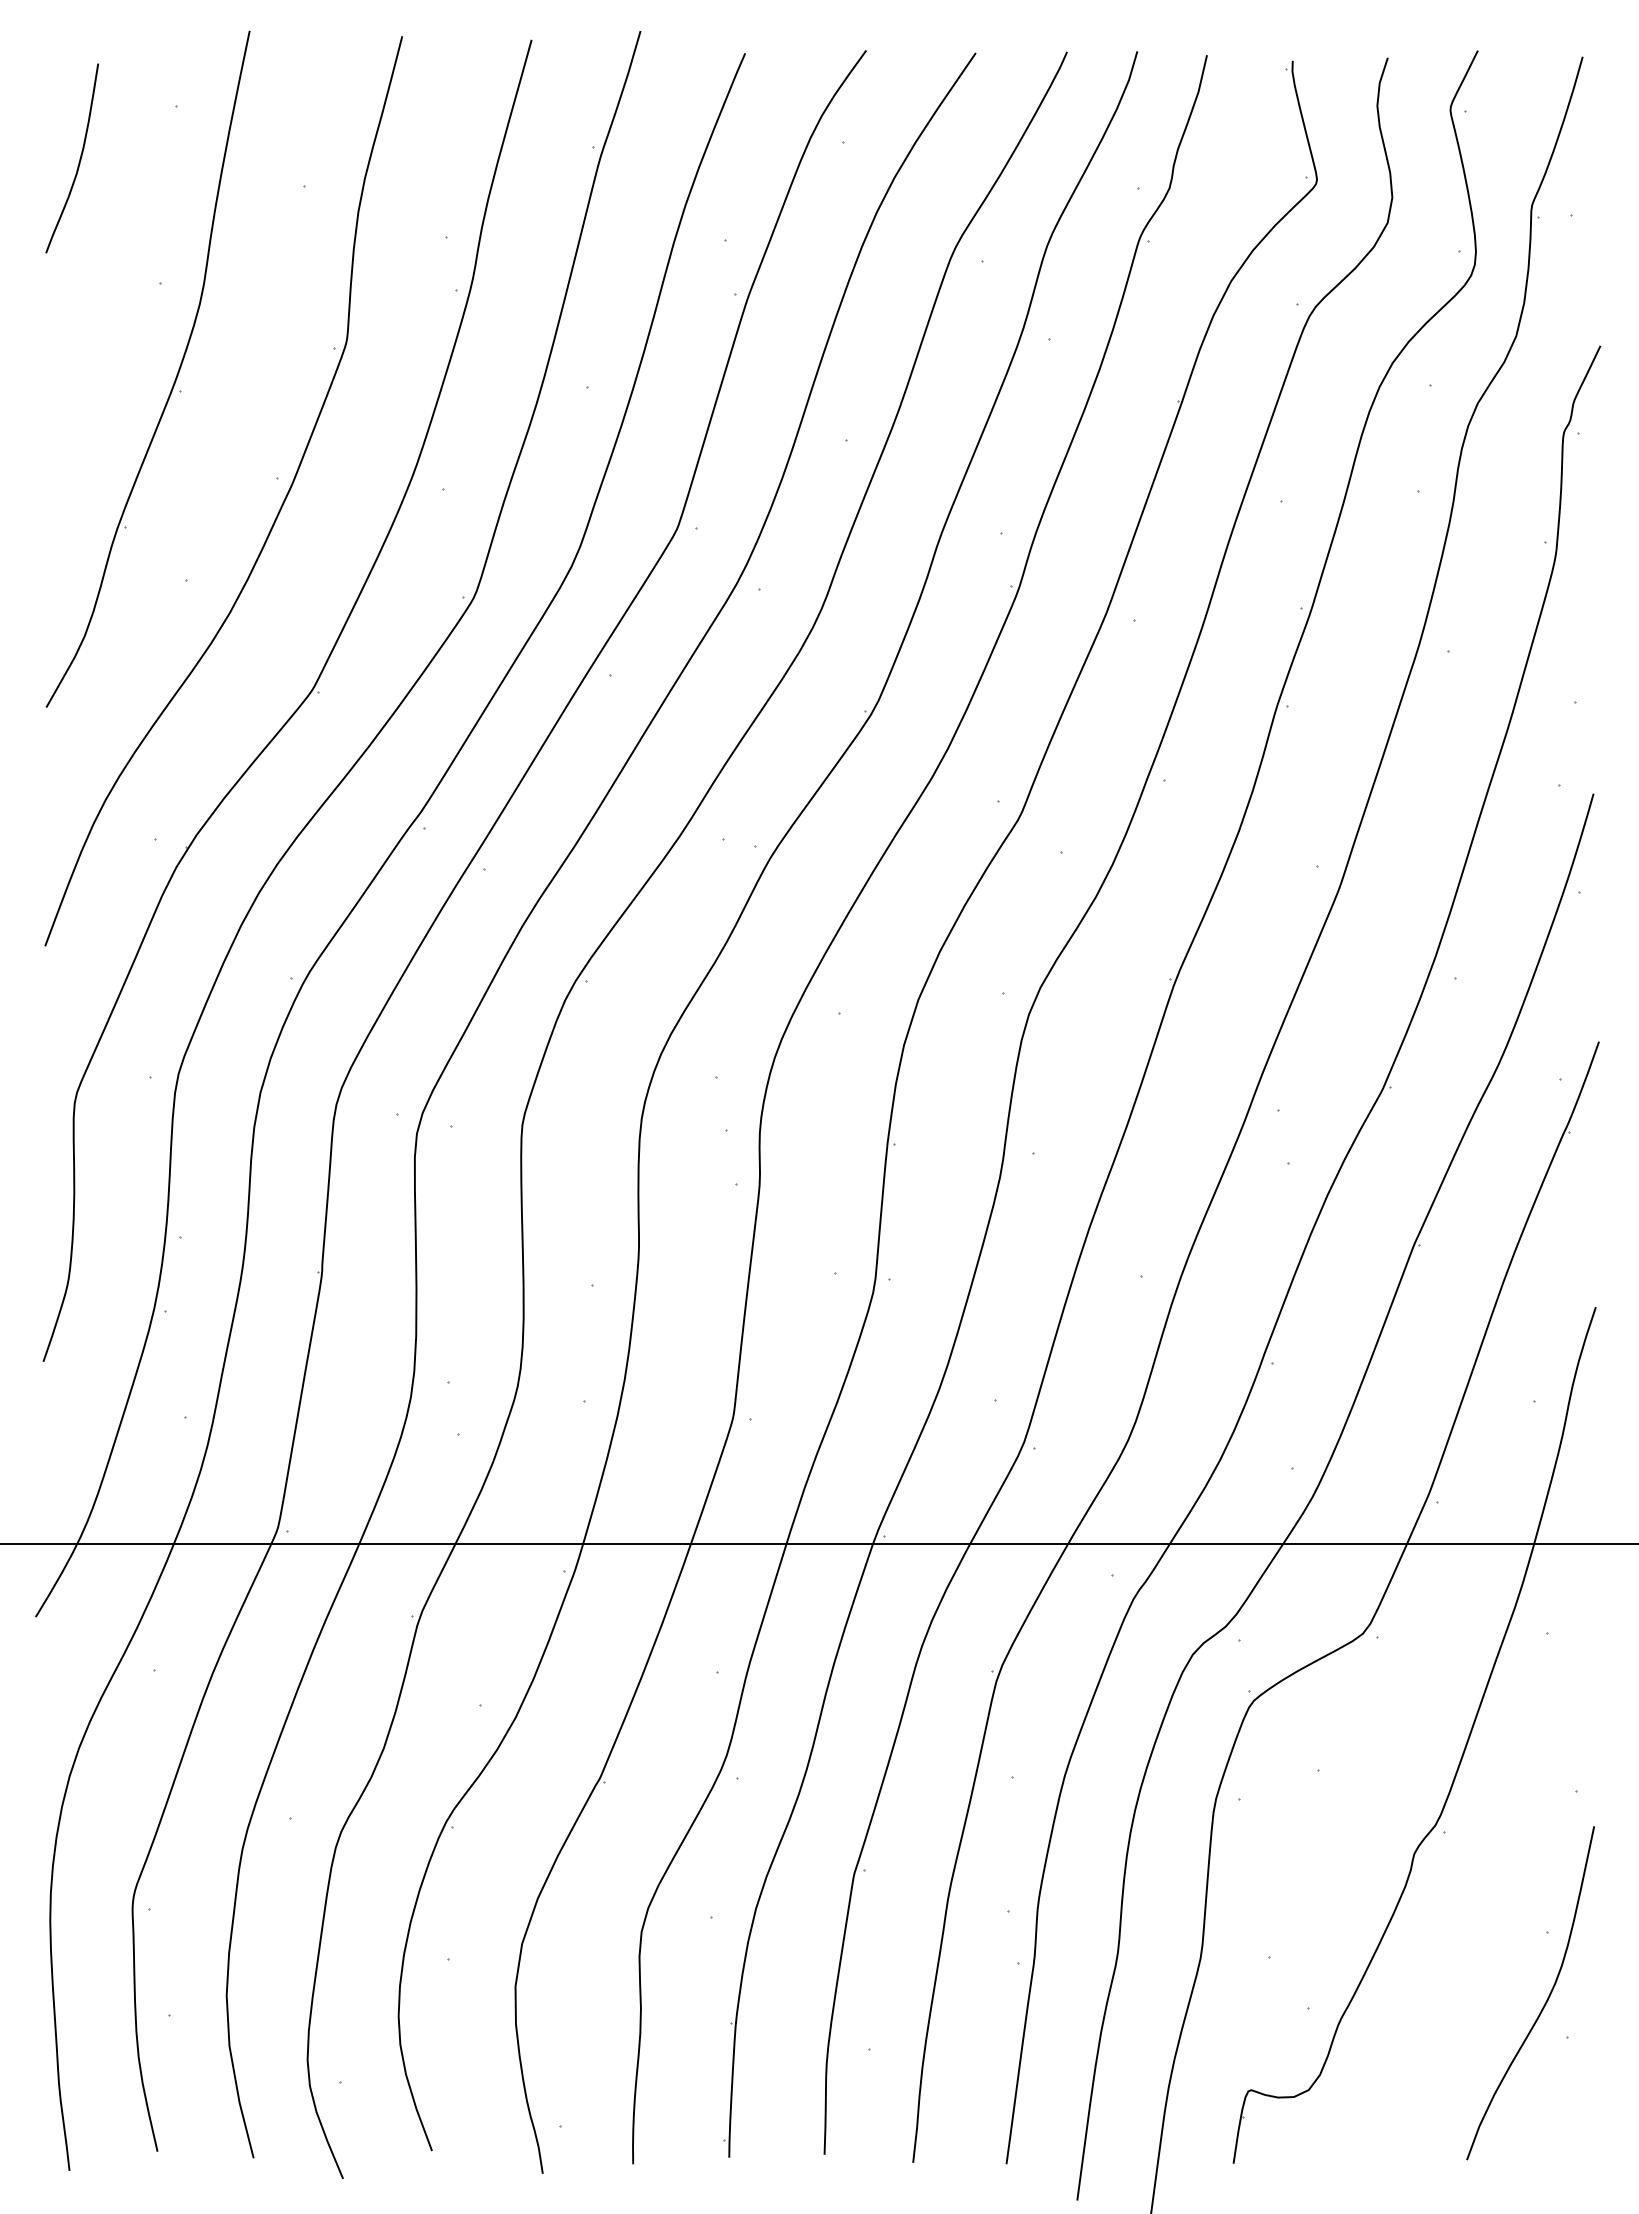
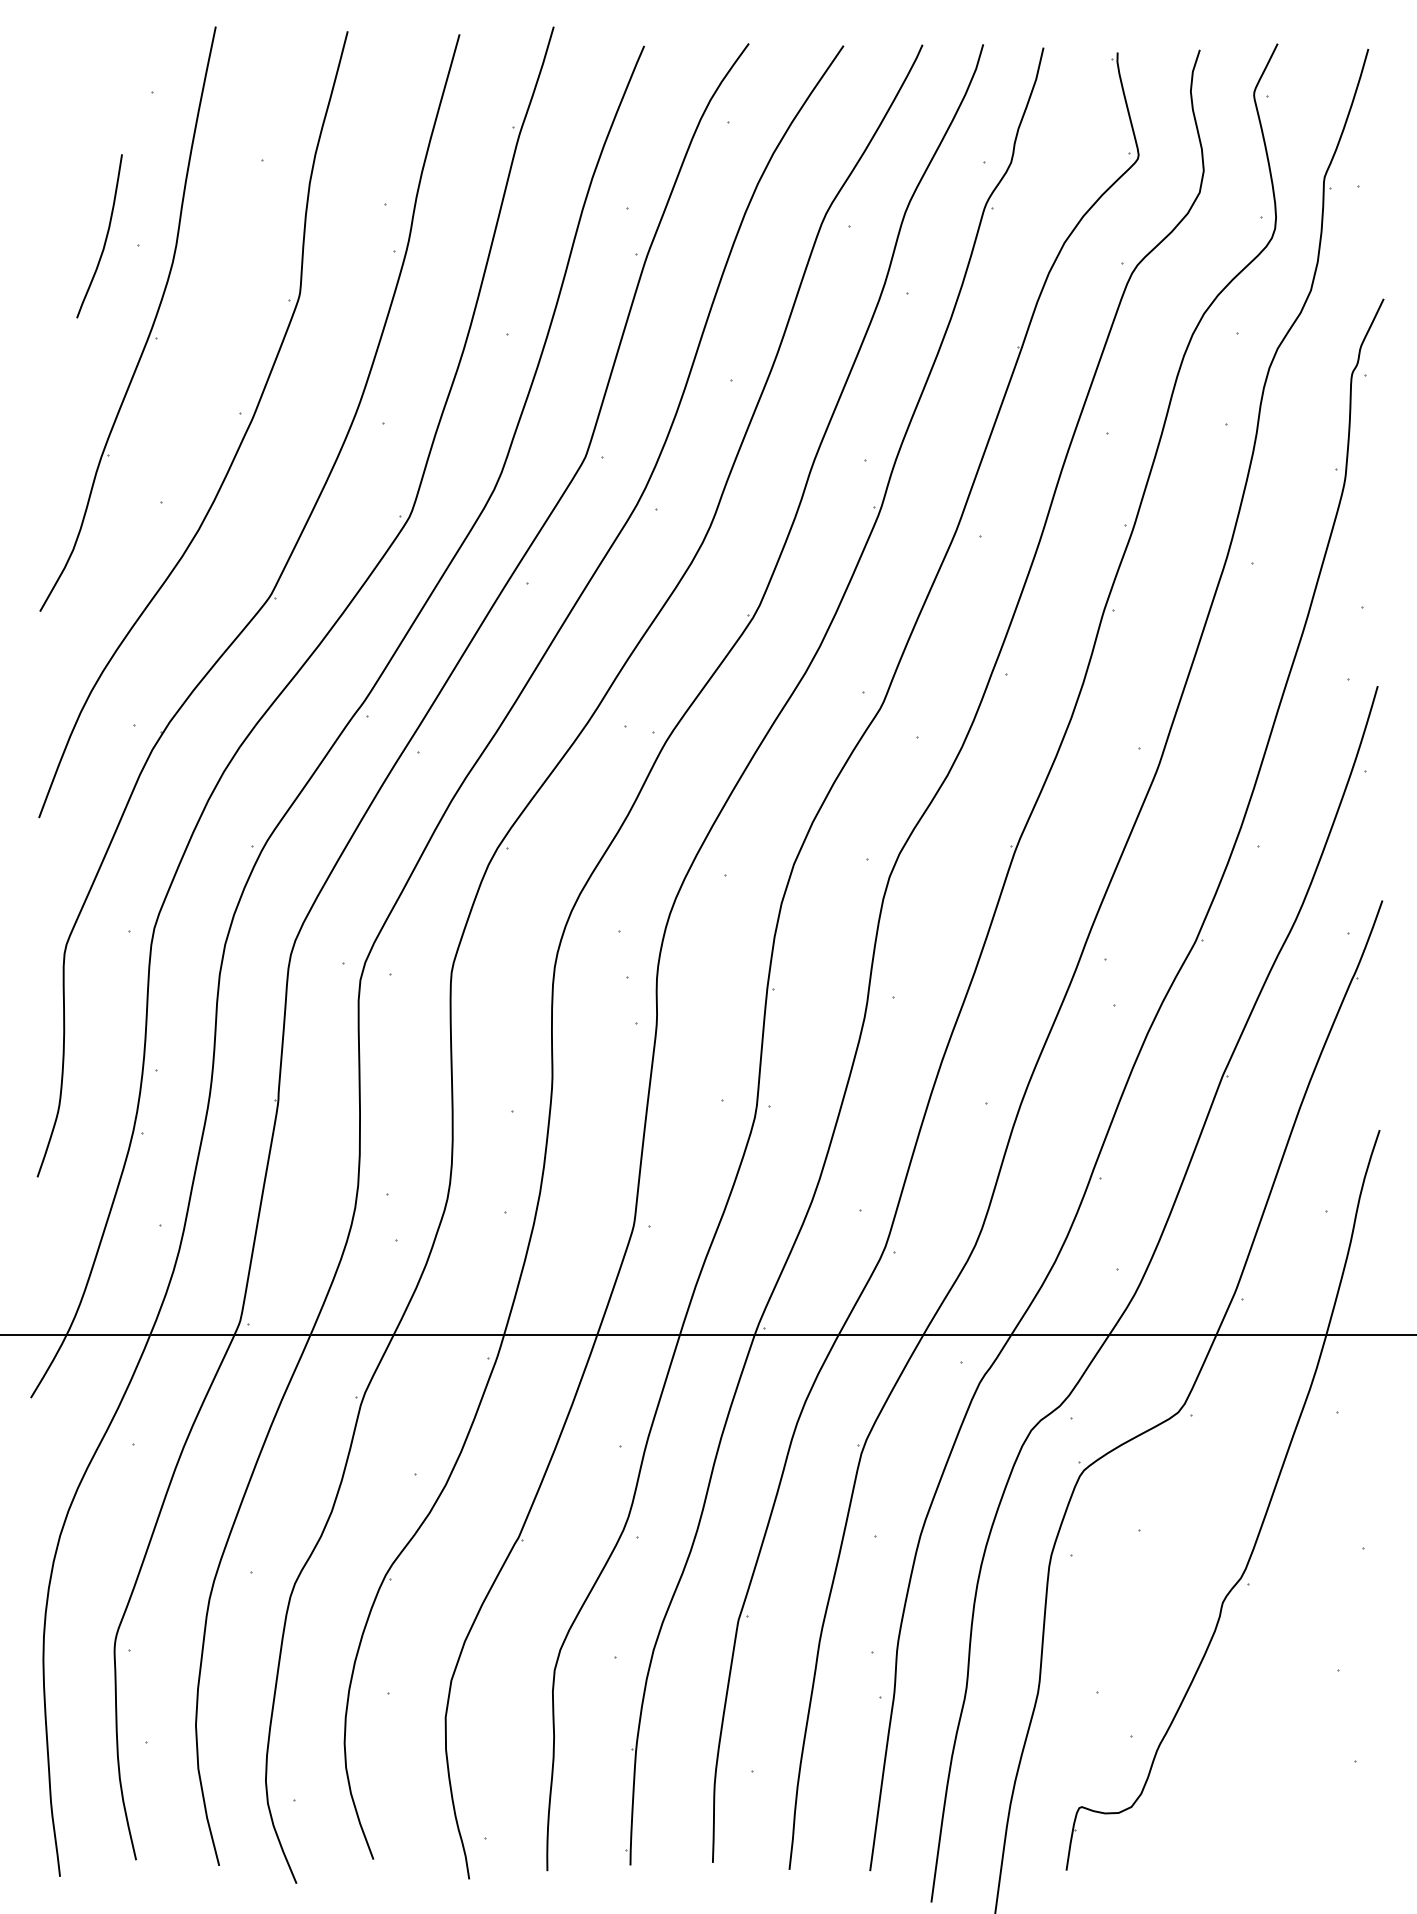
curve: (79, 158) -> (105, 236), moved
curve: (1545, 2001) -> (1336, 1730), removed

